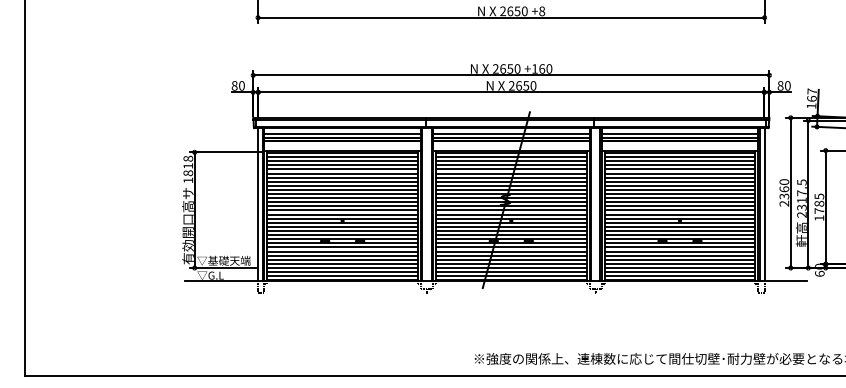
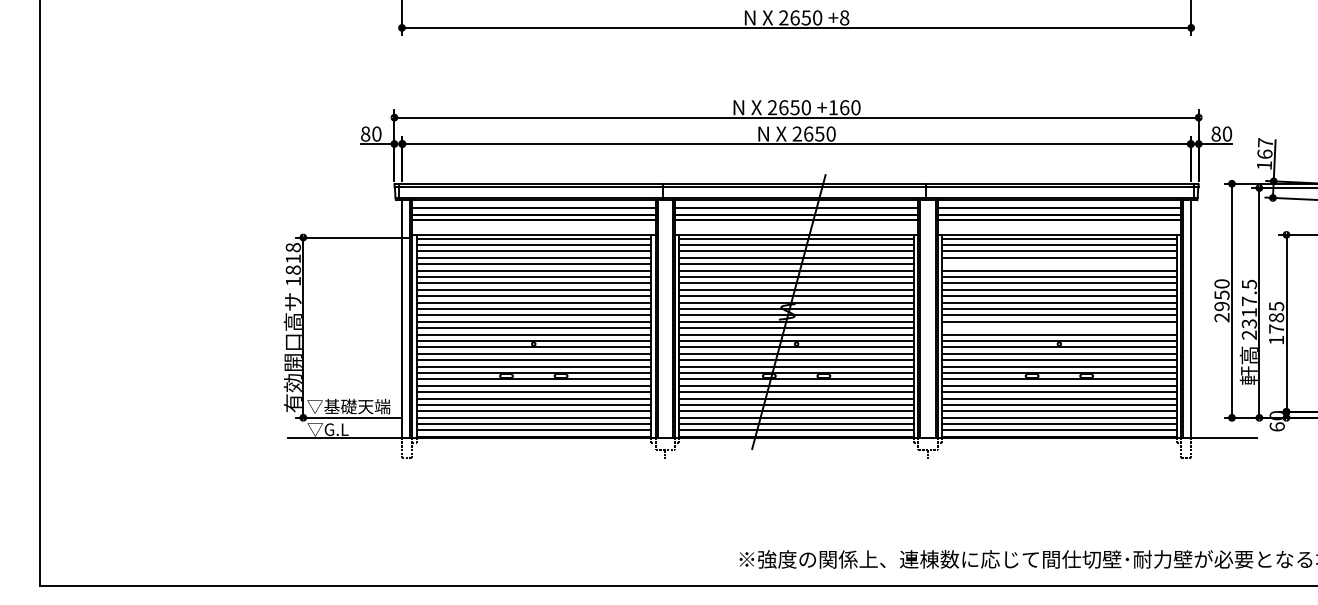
line: (679, 169) -> (1058, 264), removed
text: (784, 192) -> (1222, 300), 2360 -> 2950
line: (679, 210) -> (1058, 328), removed

